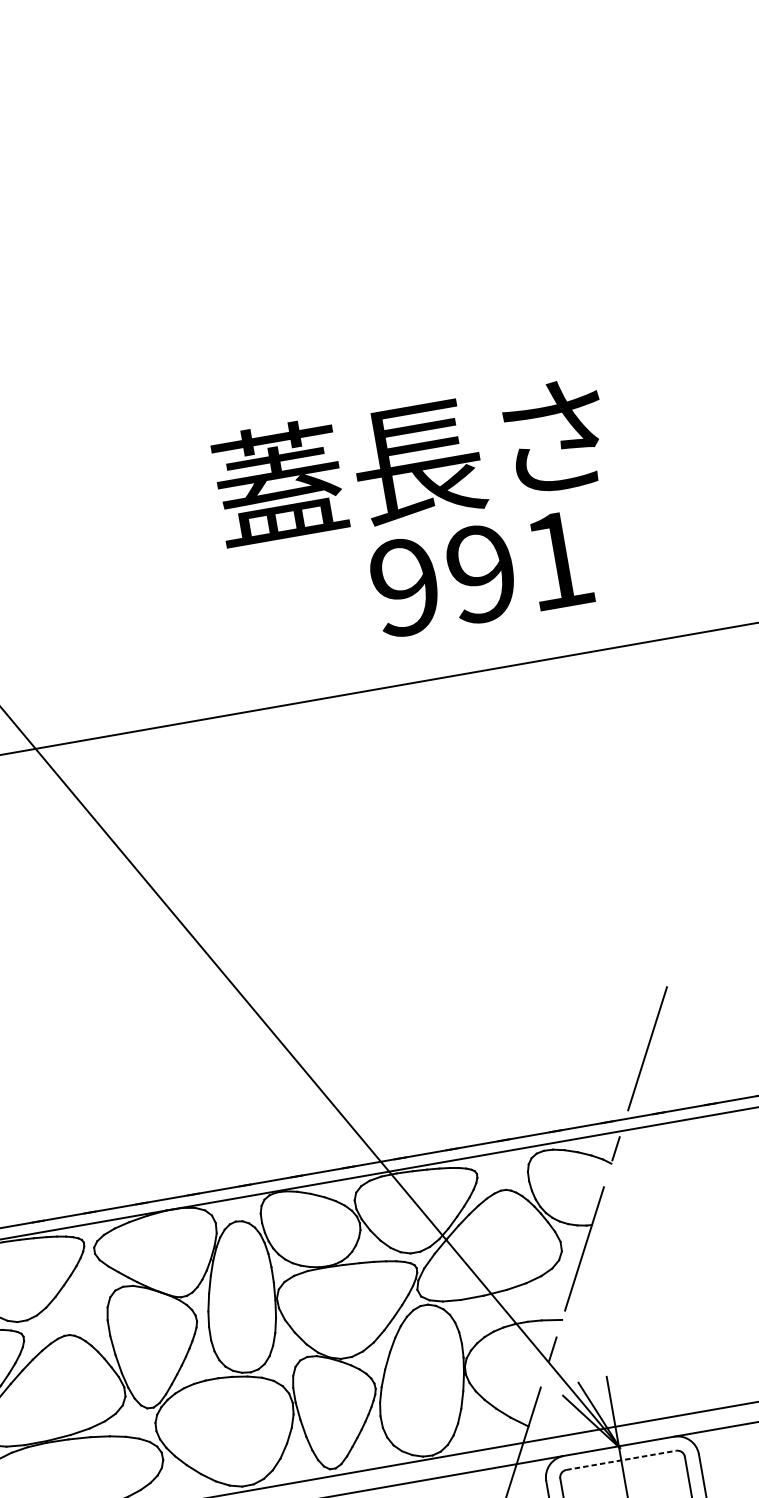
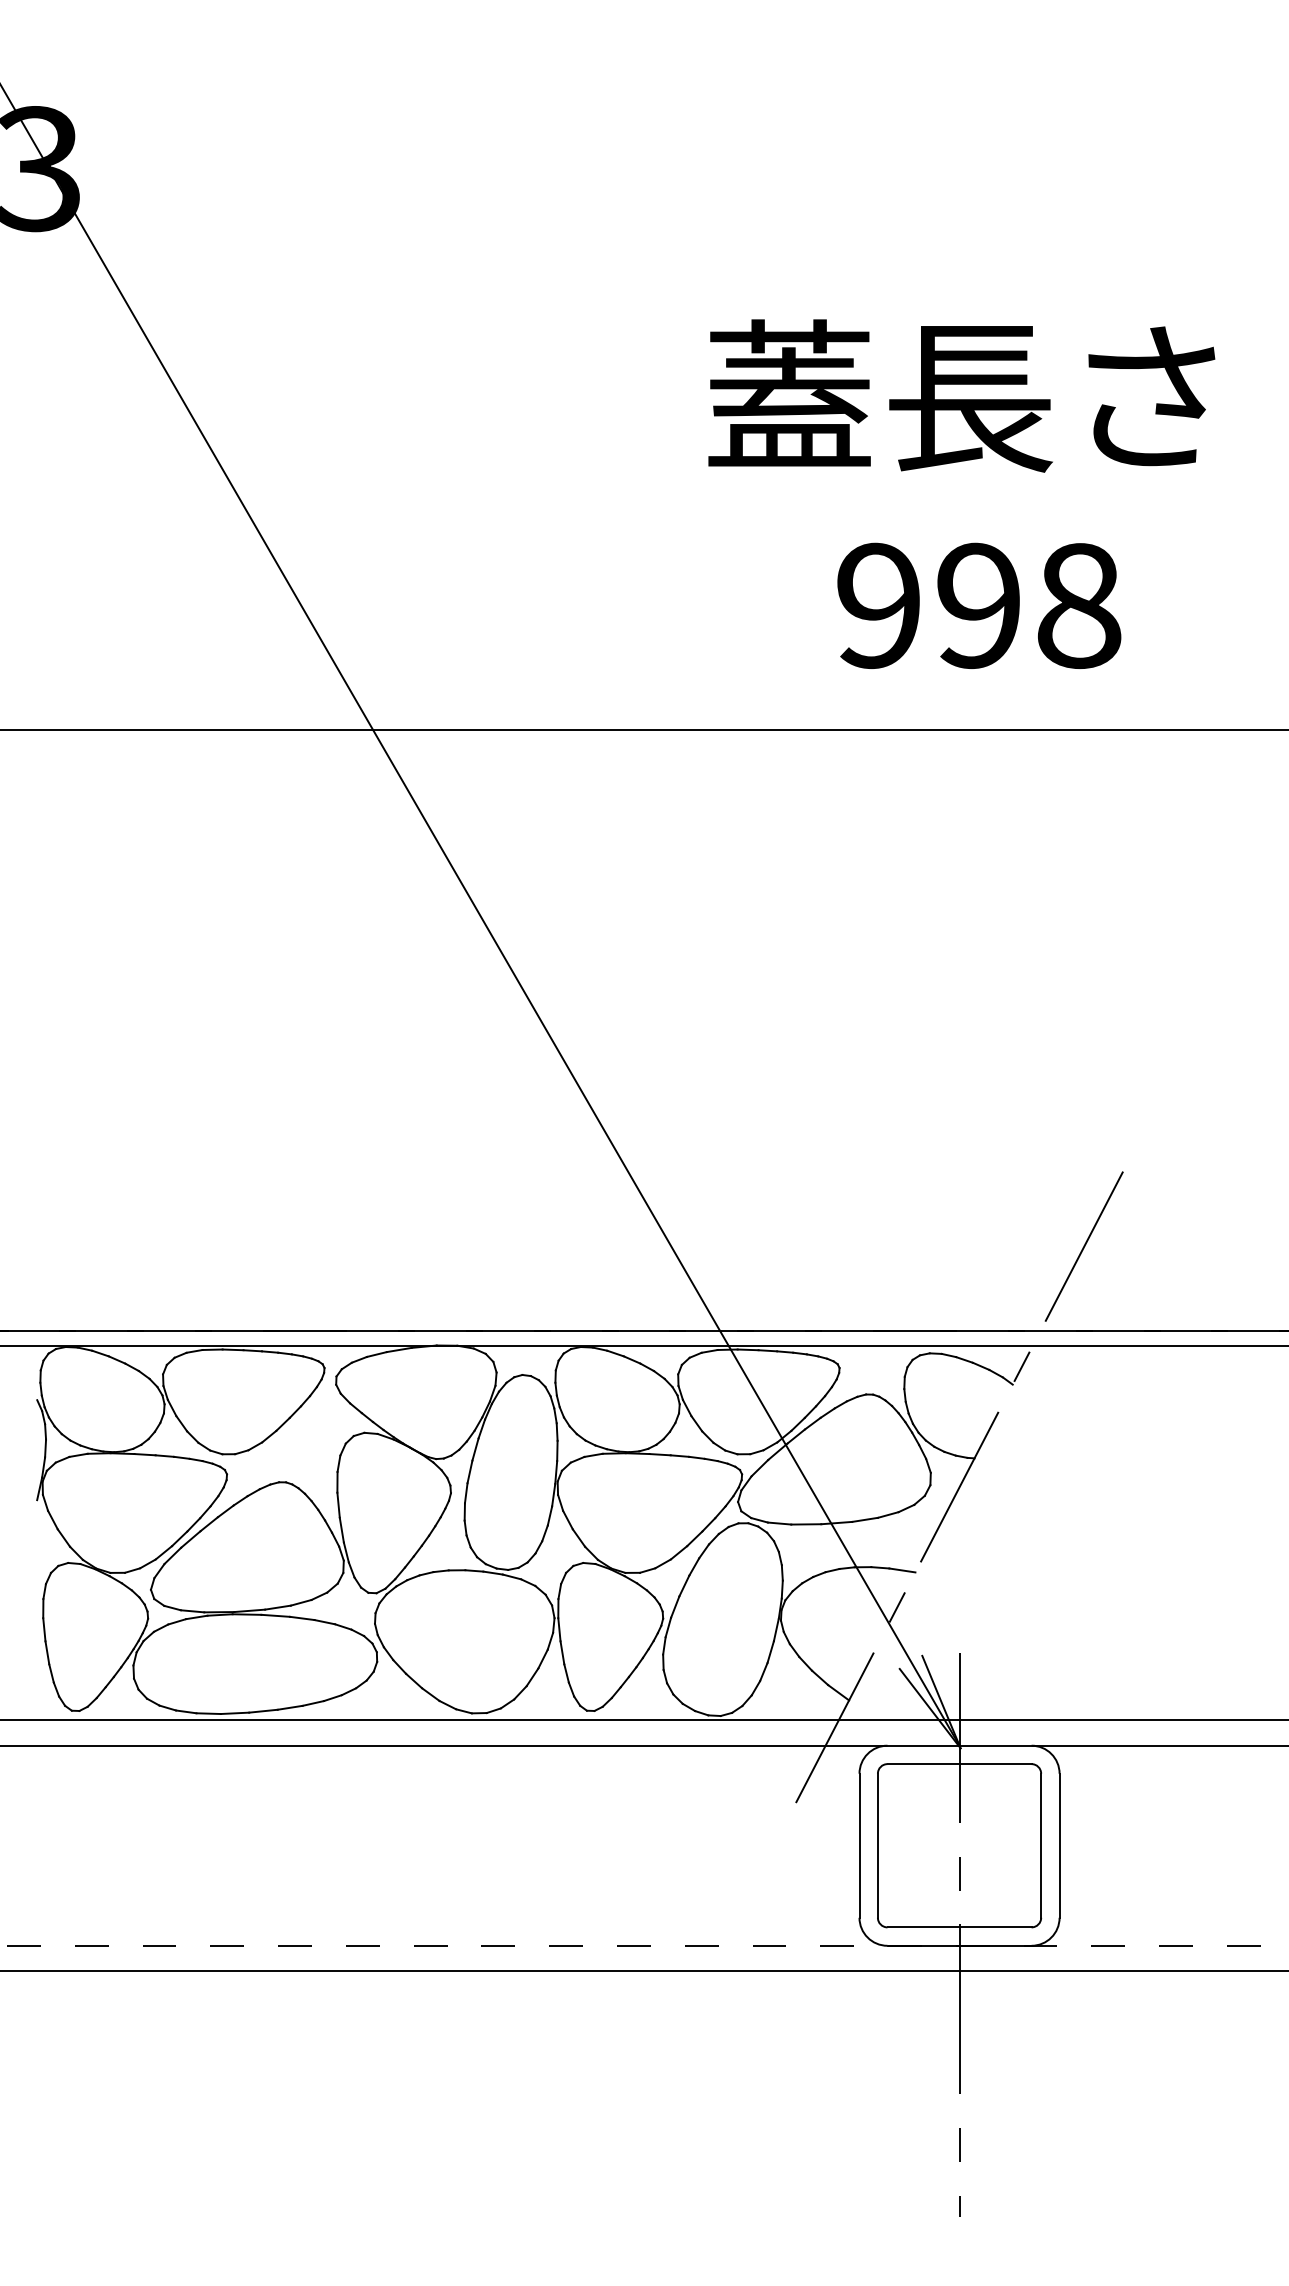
text: (410, 460) -> (961, 395), moved
text: (558, 560) -> (1079, 605), 991 -> 998
line: (622, 1460) -> (960, 1764), dashed -> solid

